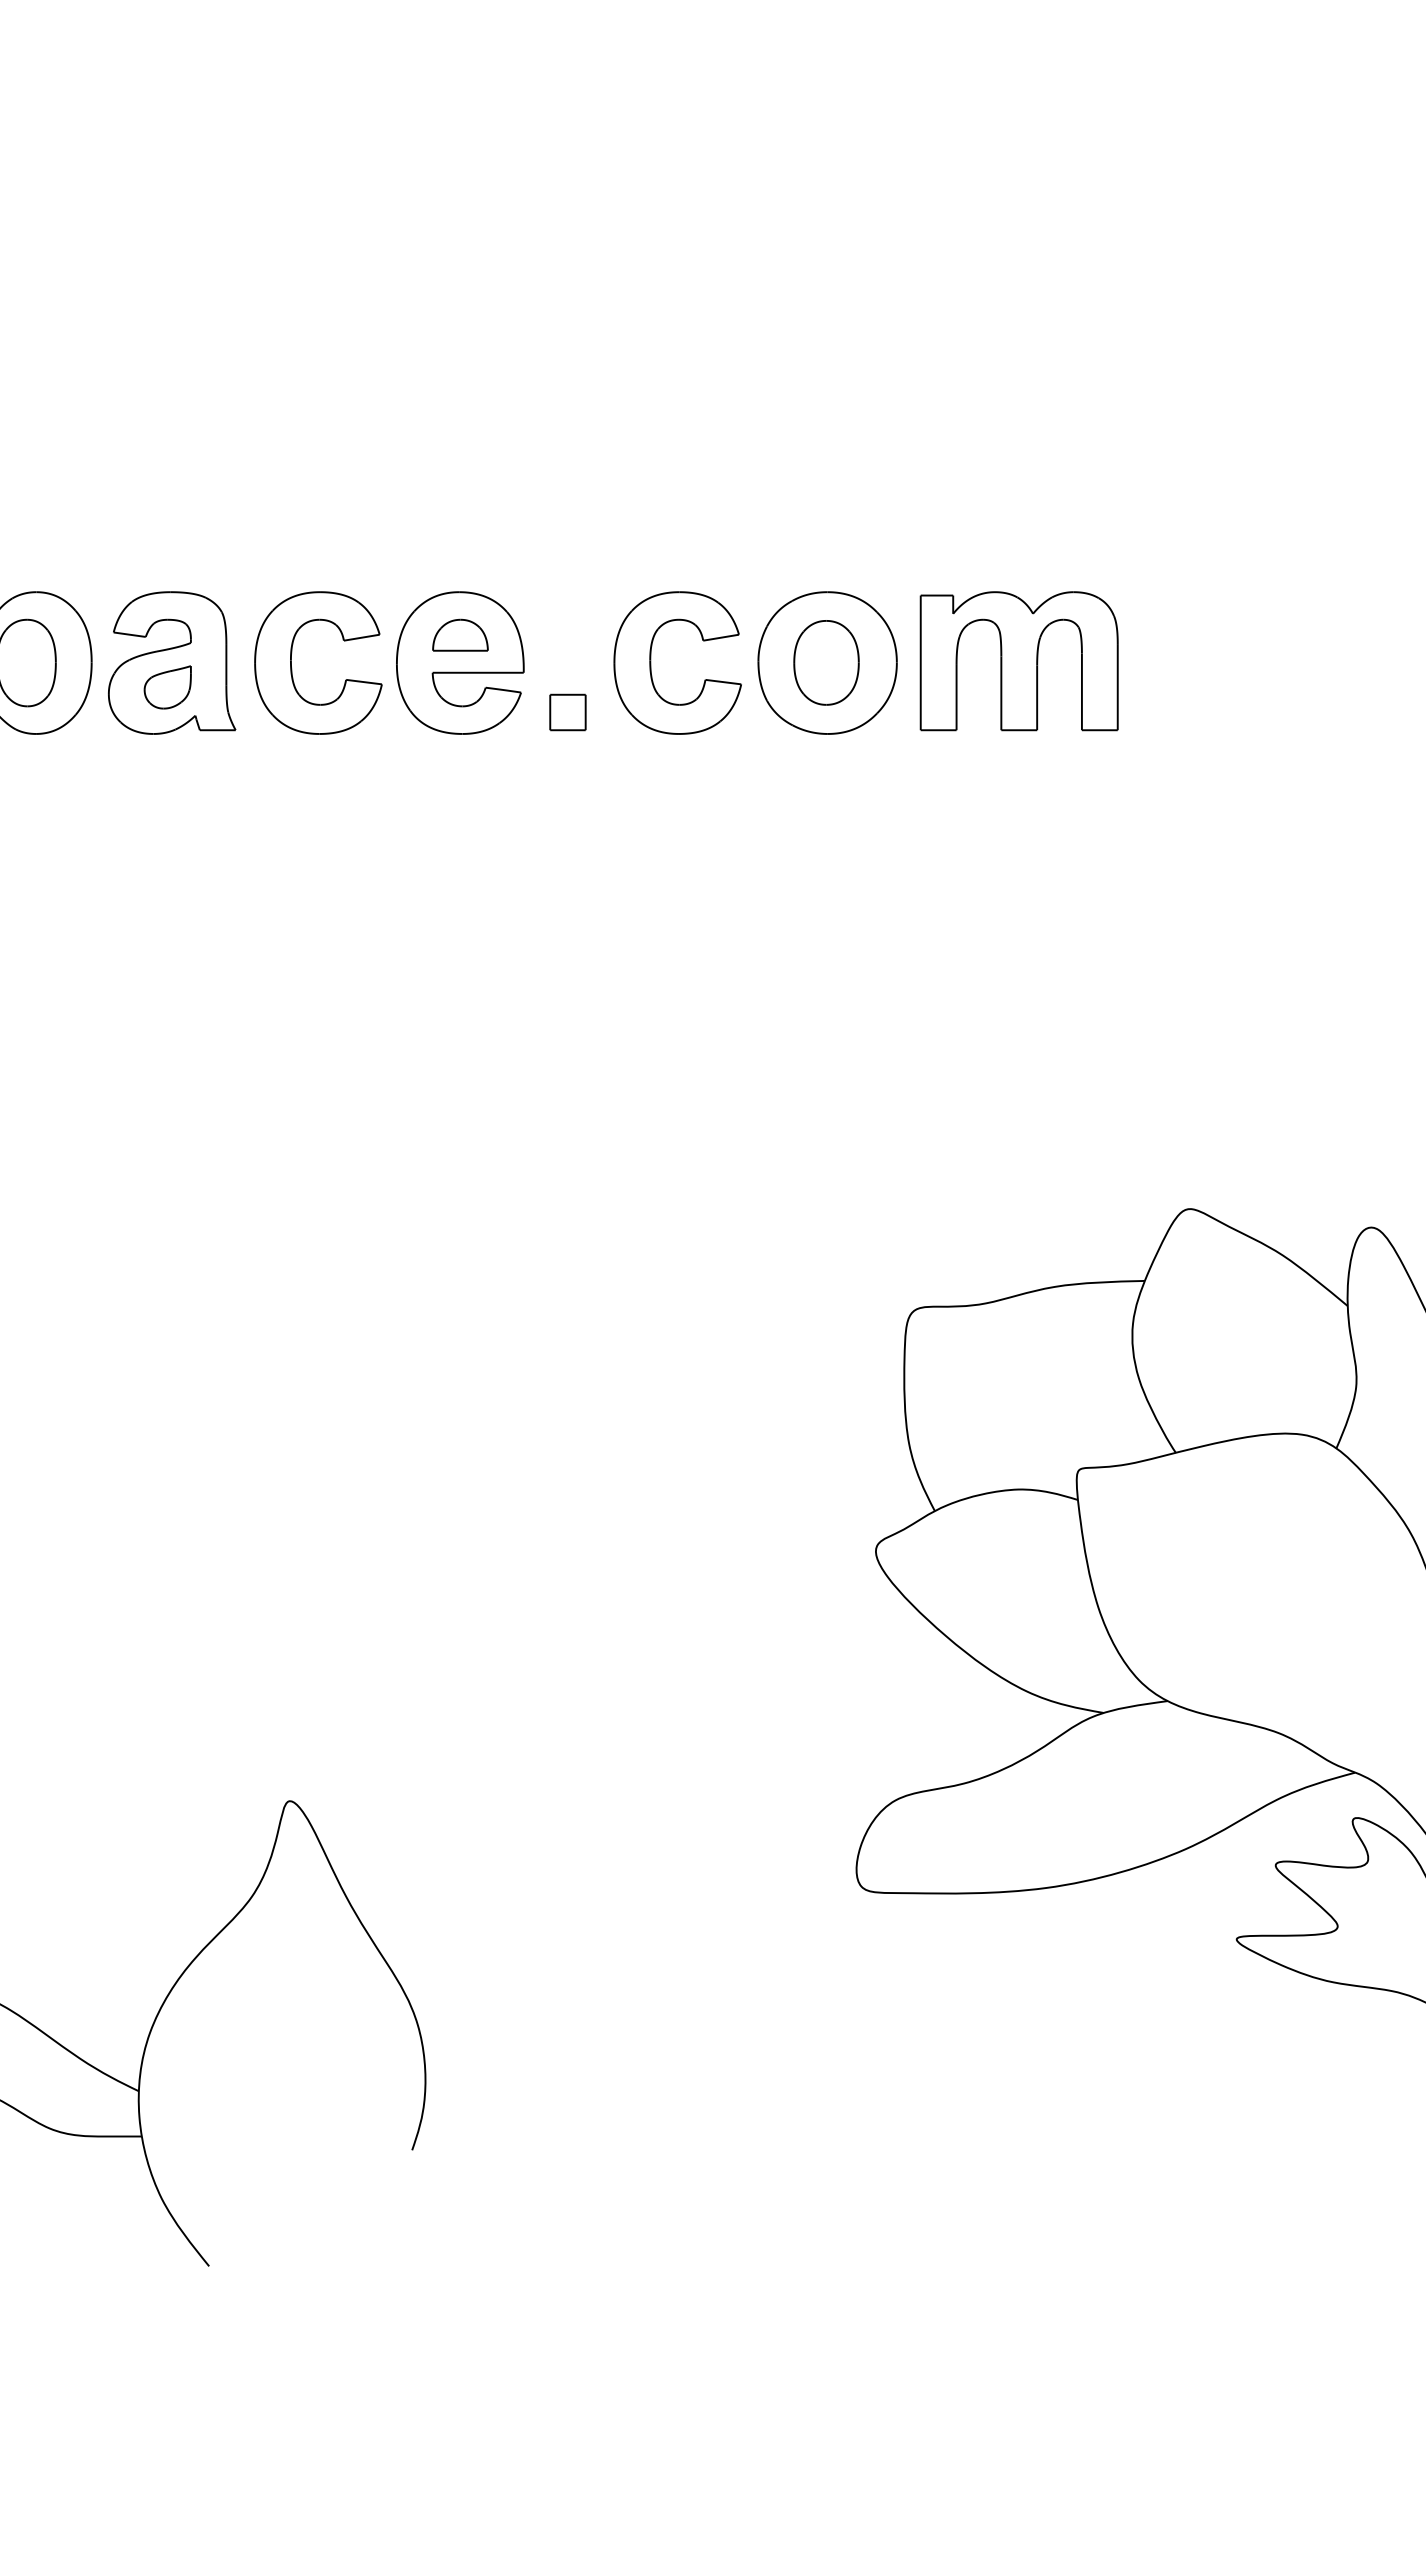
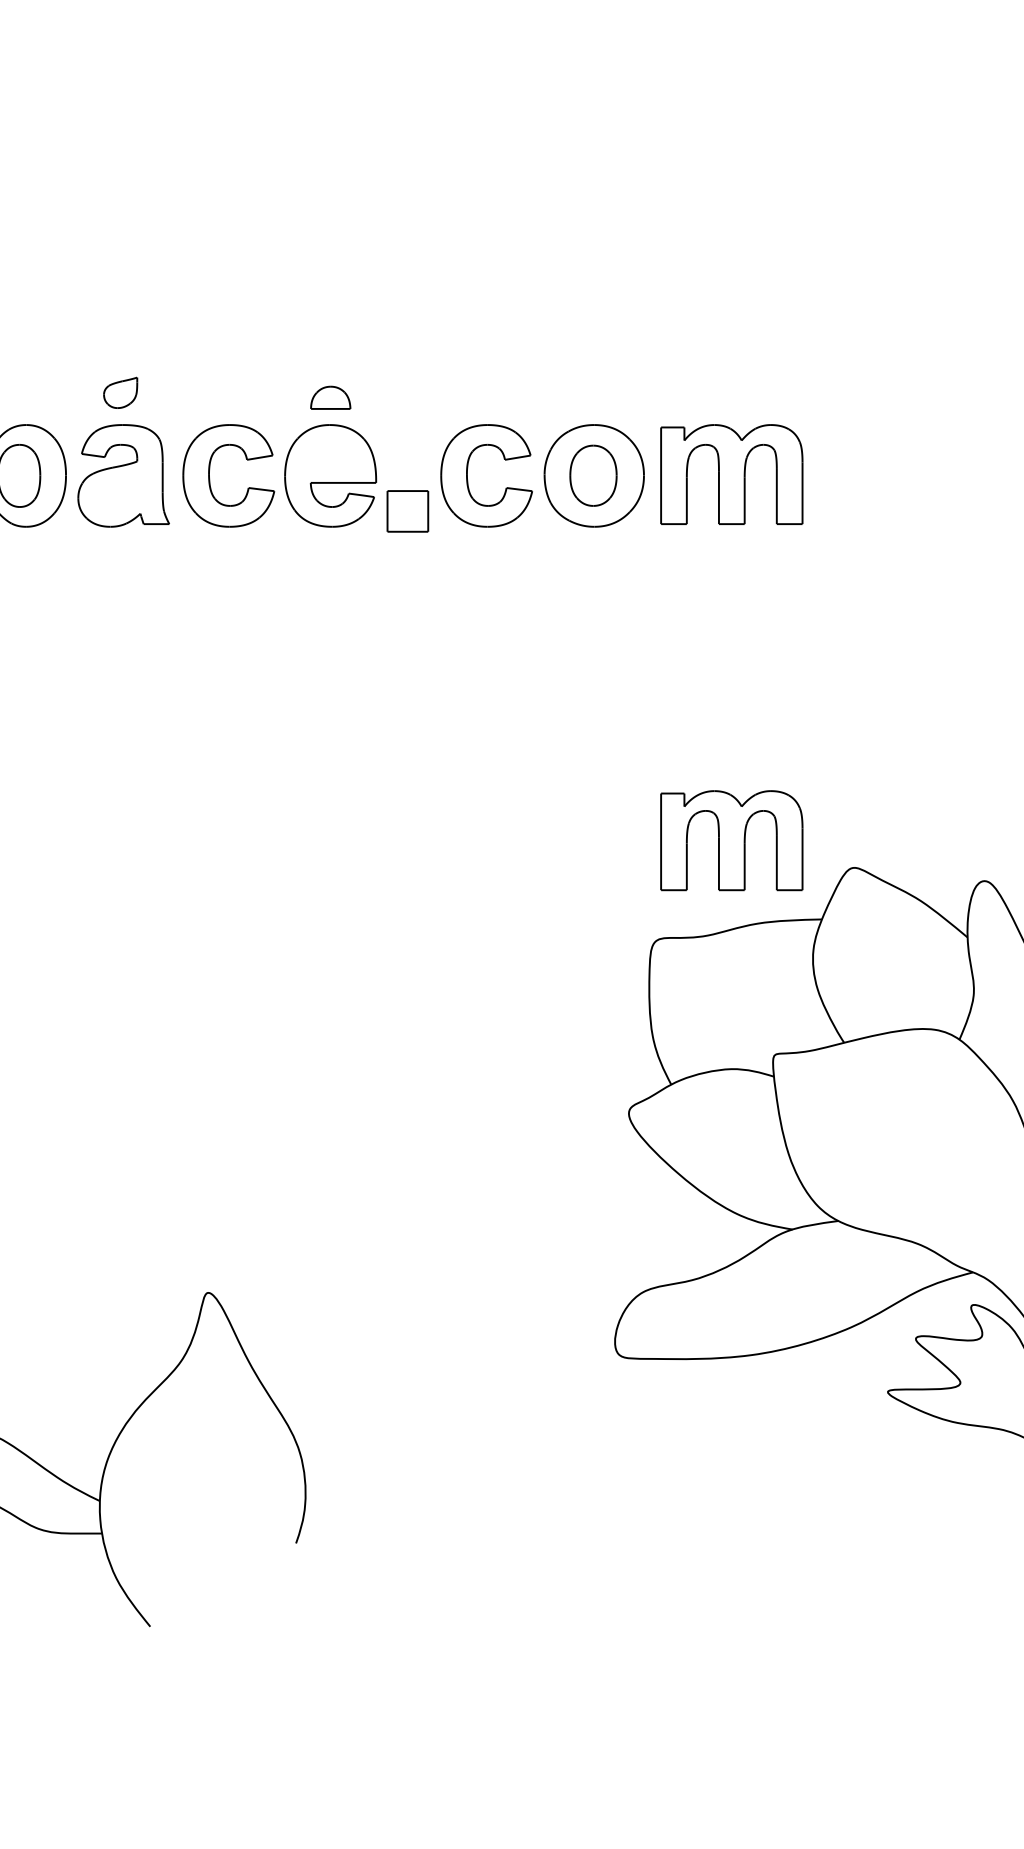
part: (460, 634) -> (330, 397), moved
part: (167, 687) -> (120, 392), moved
part: (567, 712) -> (407, 511), size x1.6
part: (1018, 1171) -> (731, 840), added

